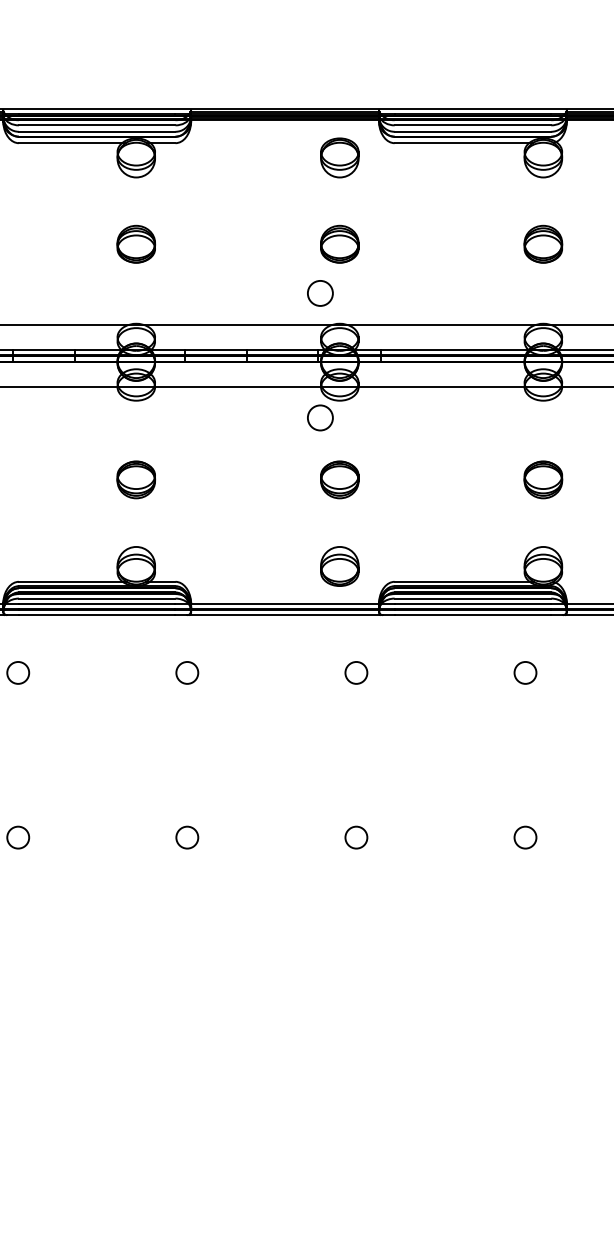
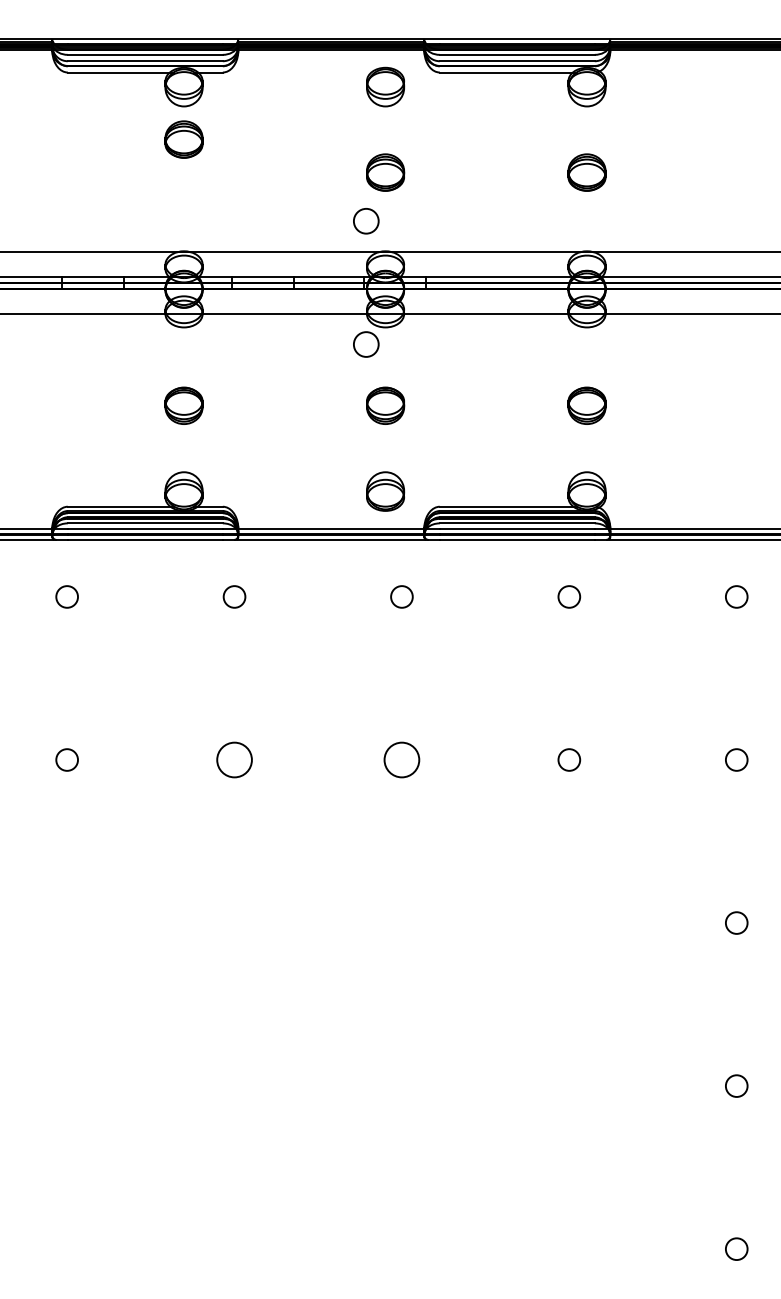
part: (135, 244) -> (183, 139), moved
circle: (187, 837) -> (234, 759), size x1.6
circle: (355, 837) -> (401, 759), size x1.6

